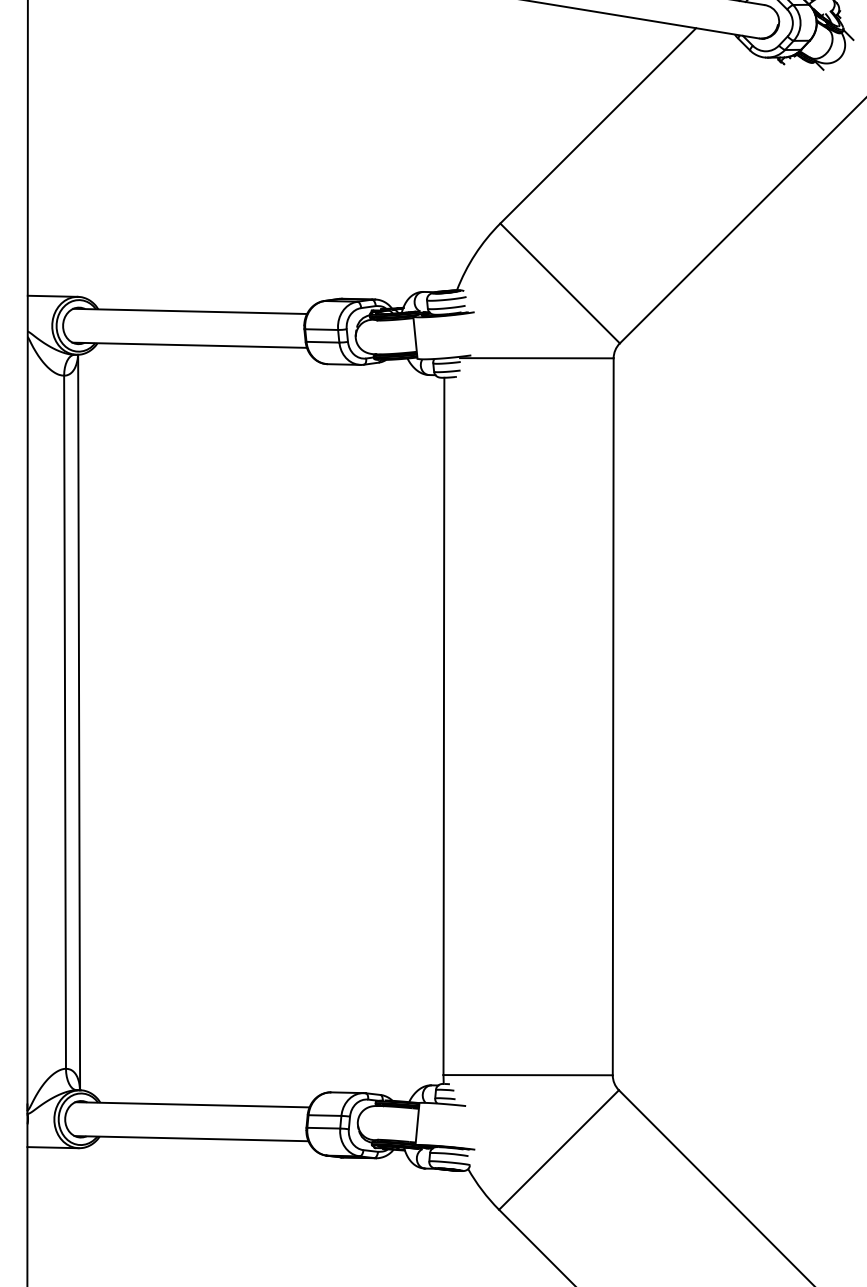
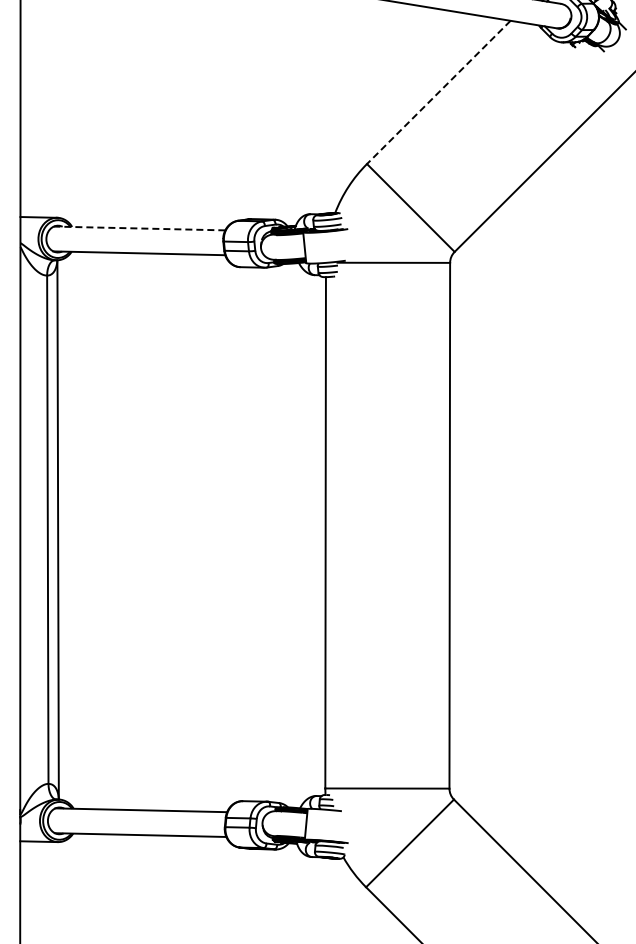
line: (597, 125) -> (438, 92), solid -> dashed
line: (190, 311) -> (139, 228), solid -> dashed

